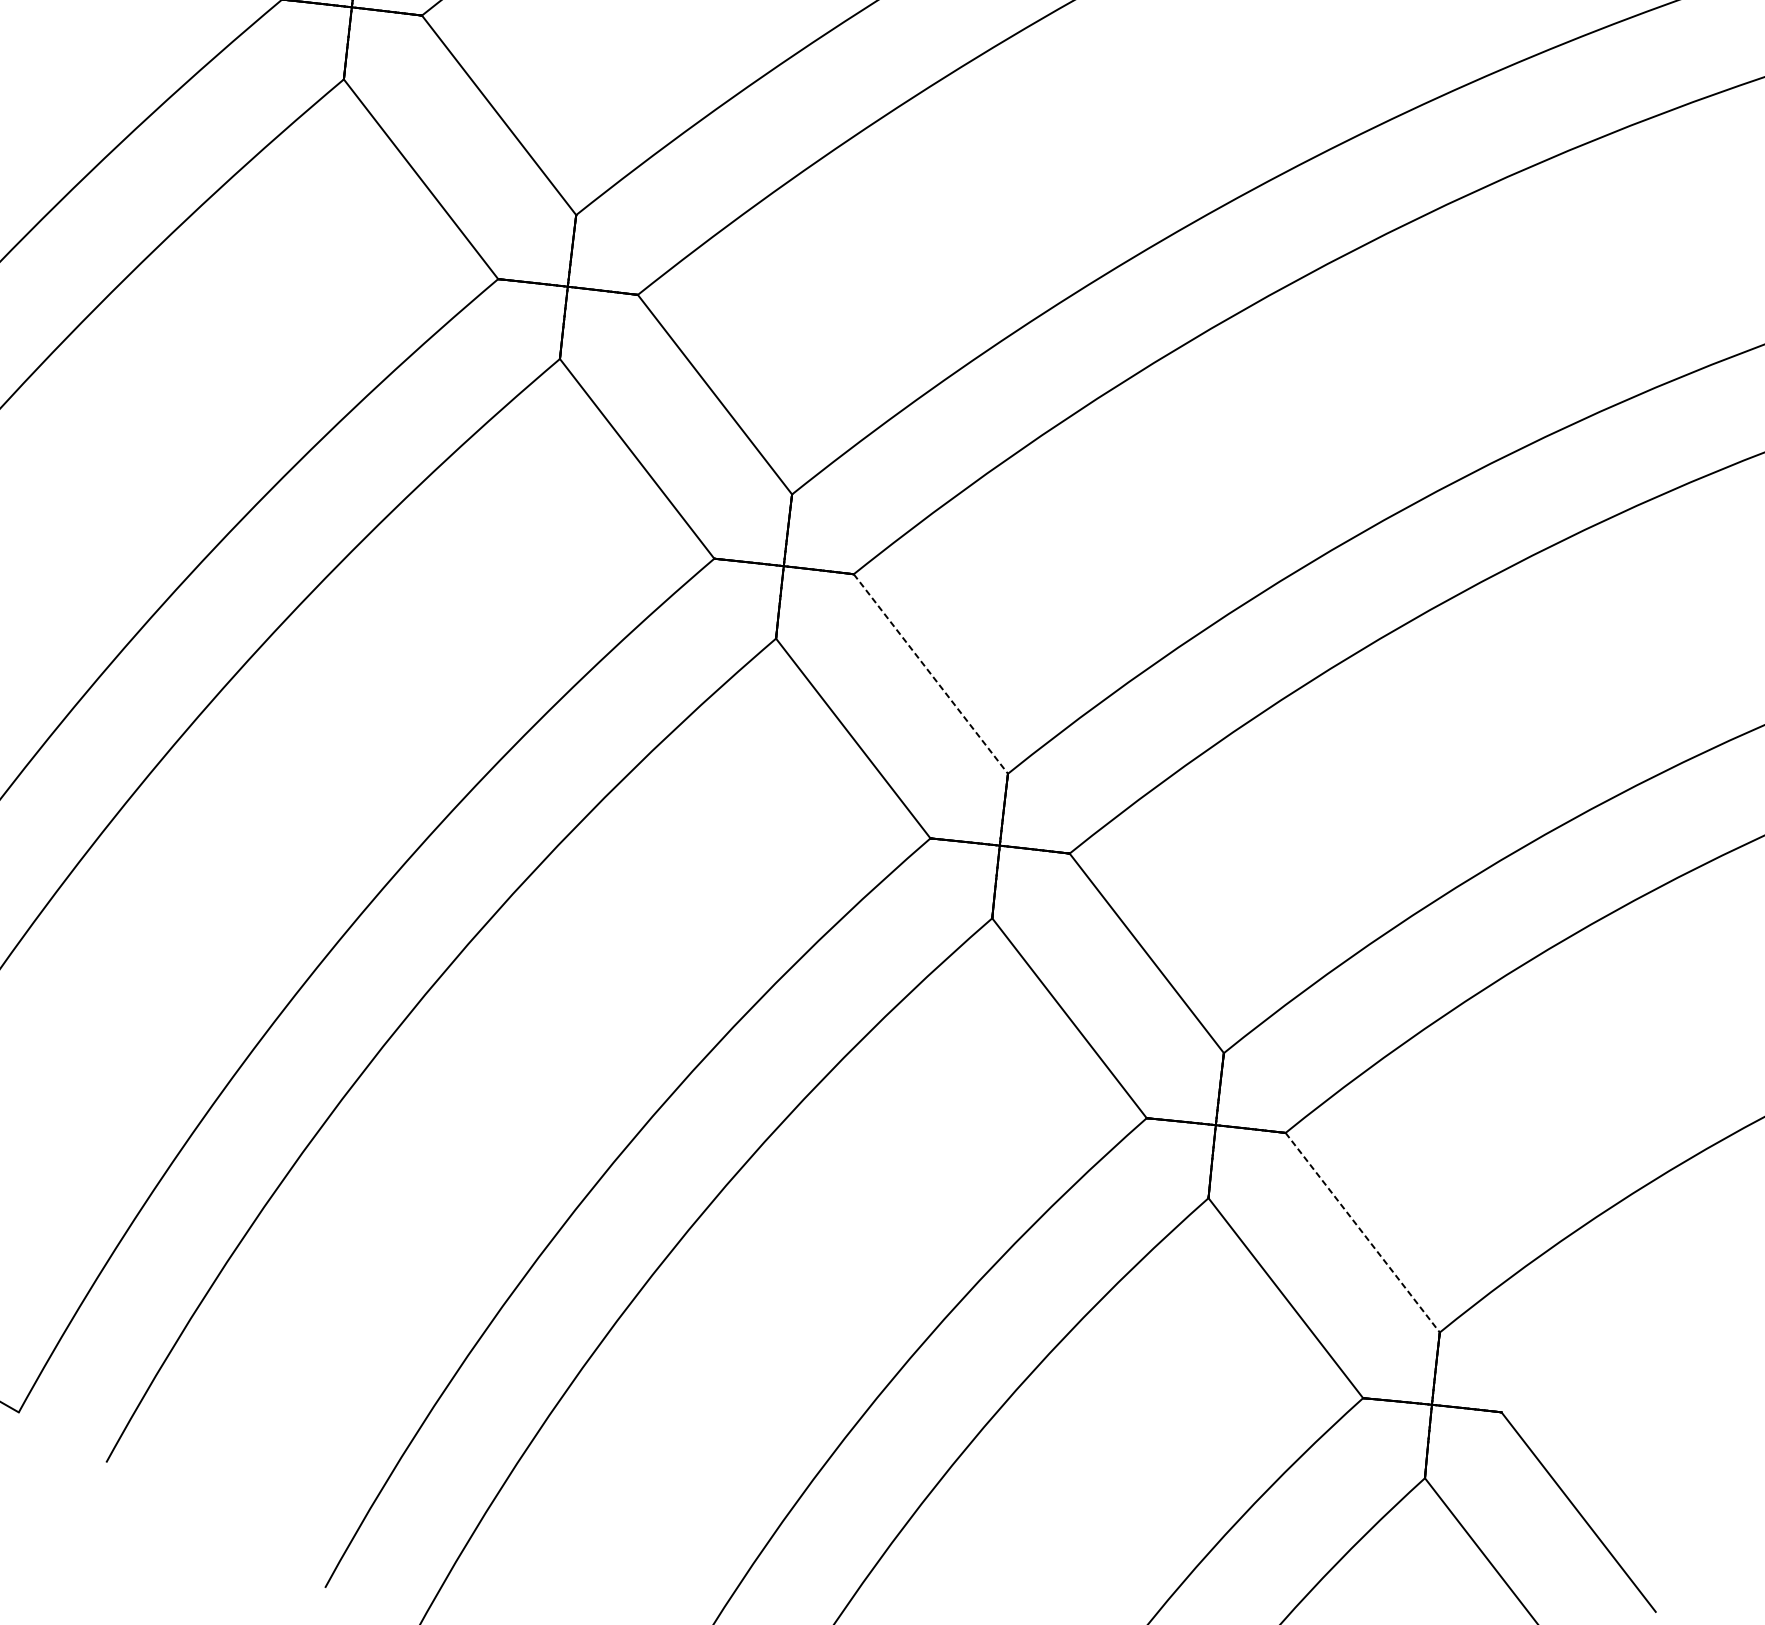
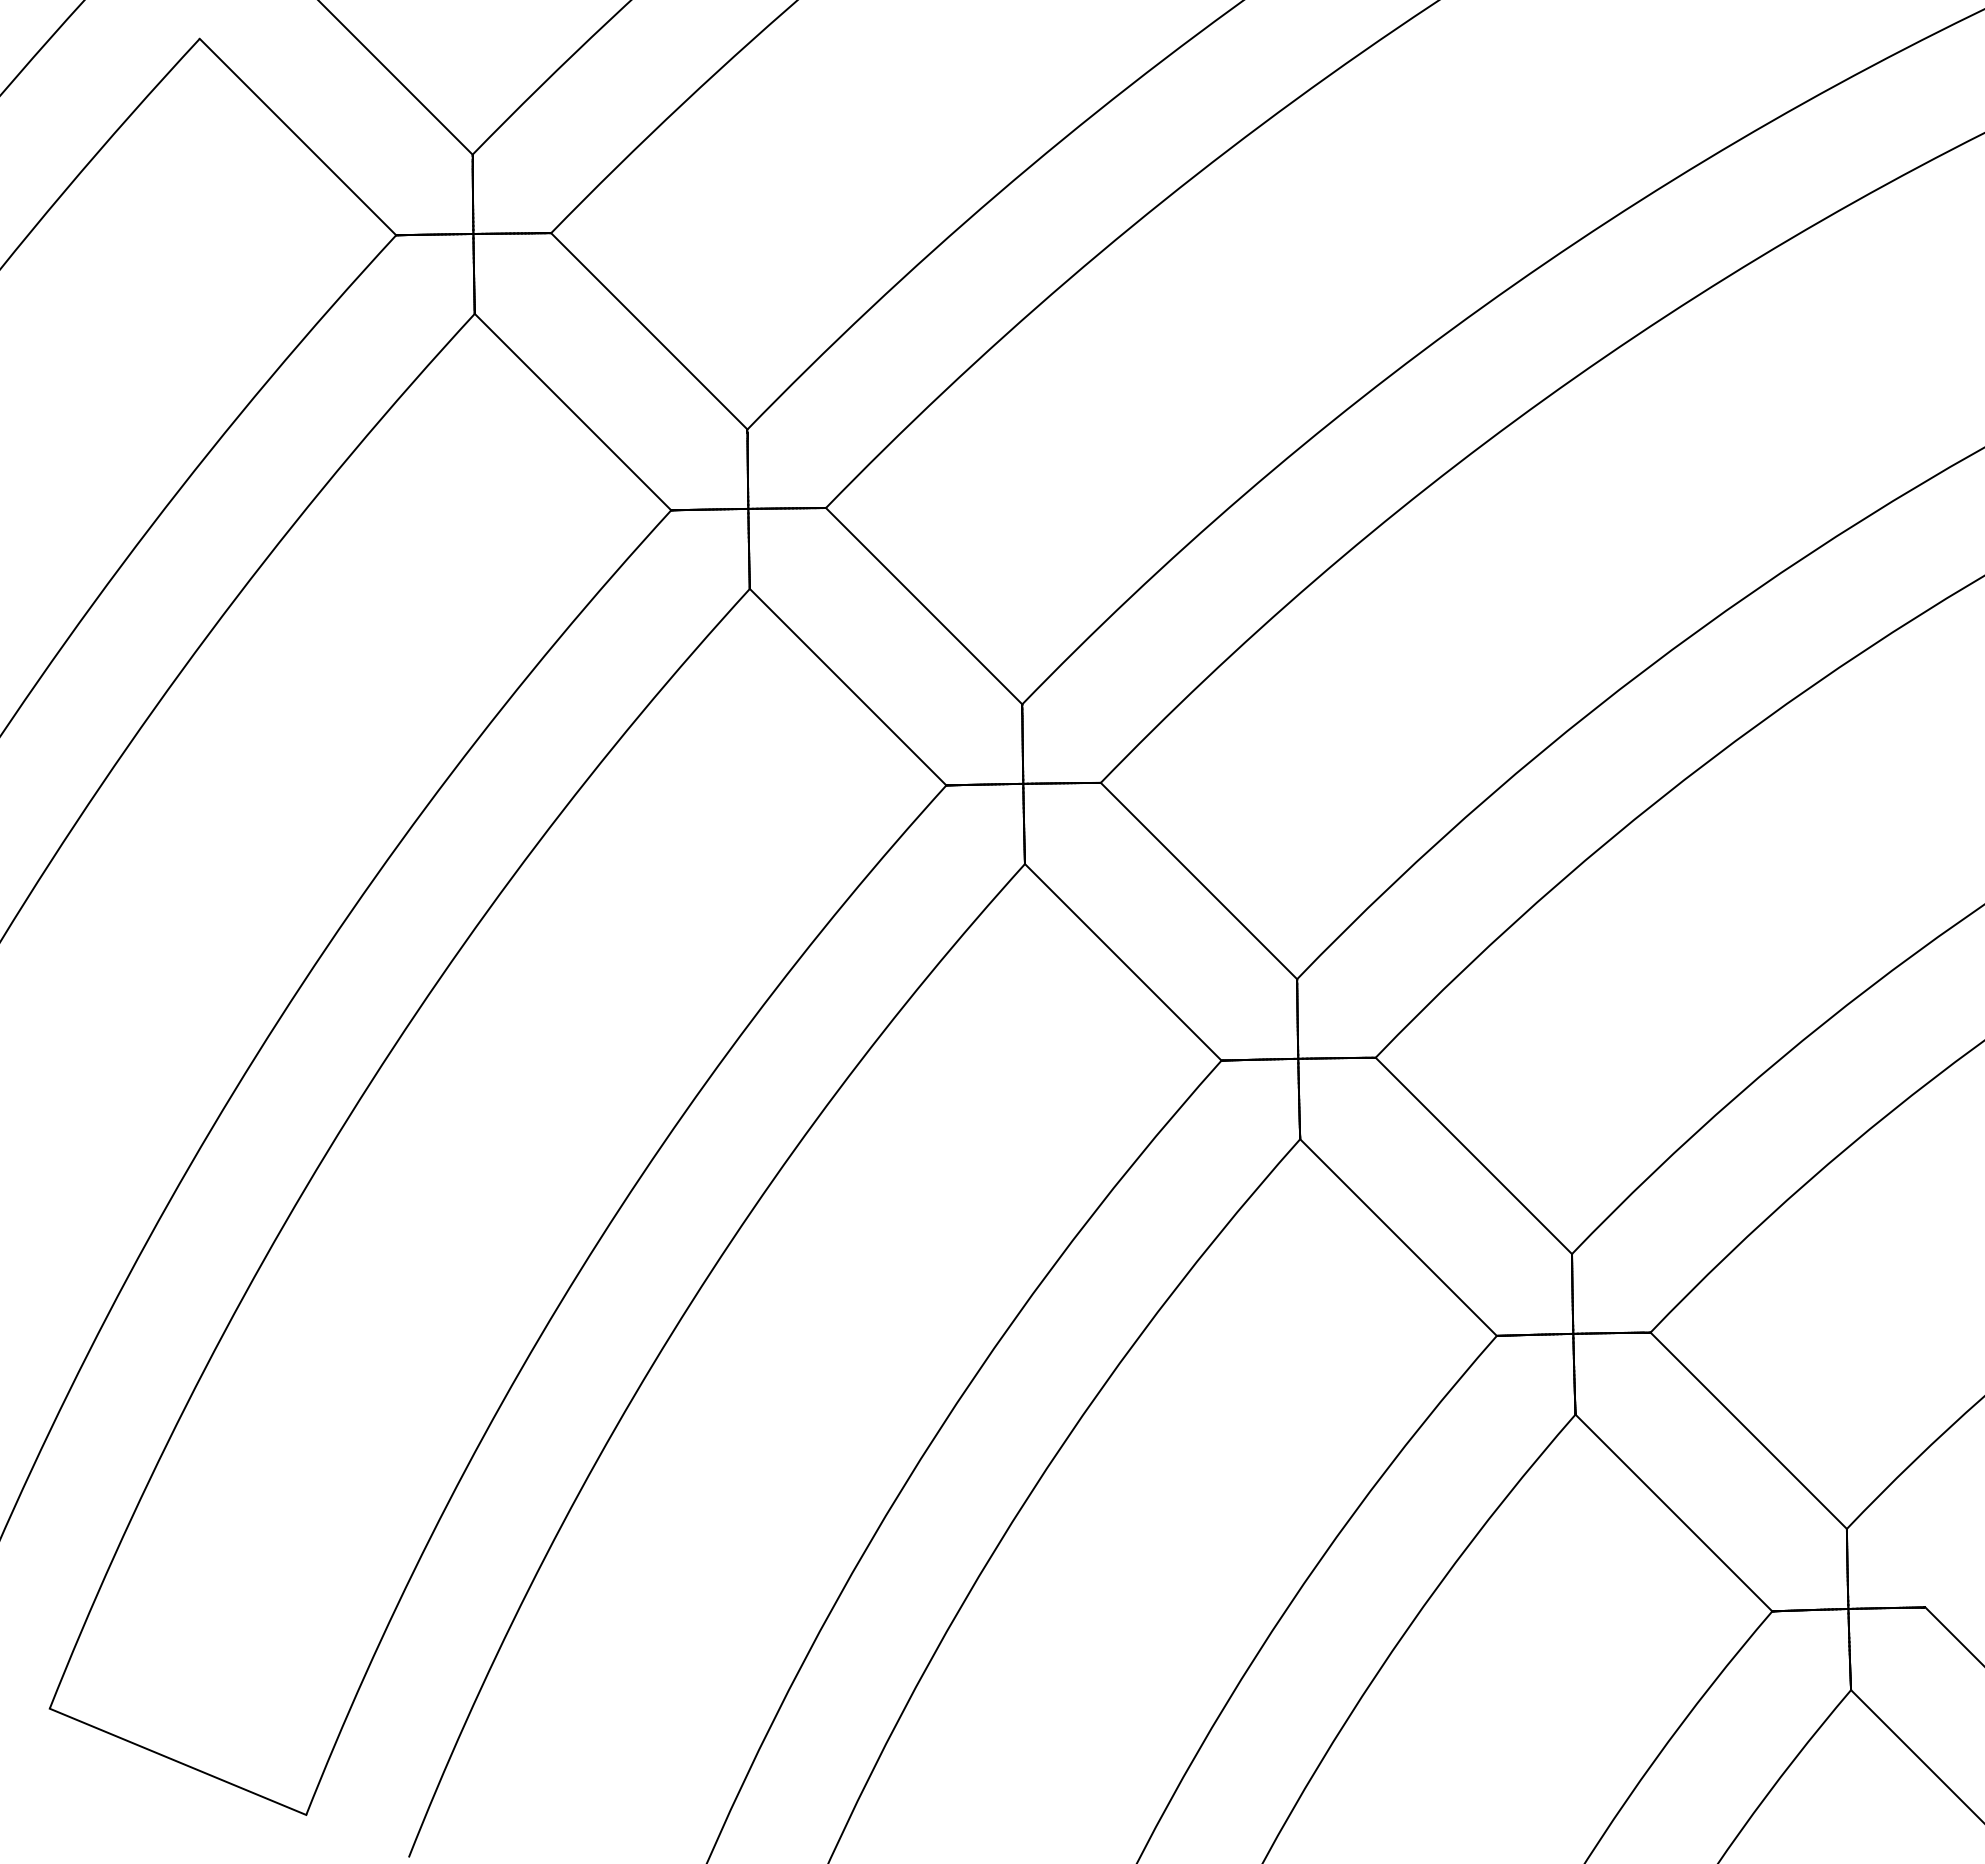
line: (930, 674) -> (1198, 881), dashed -> solid
line: (1362, 1232) -> (1748, 1430), dashed -> solid

